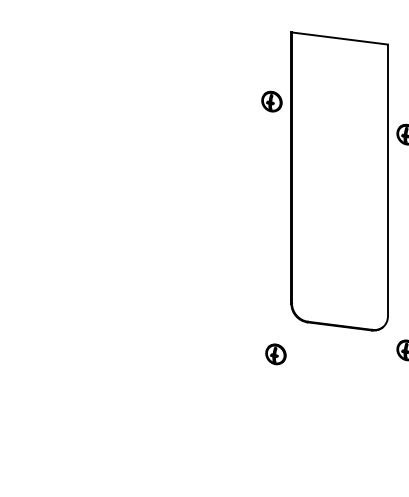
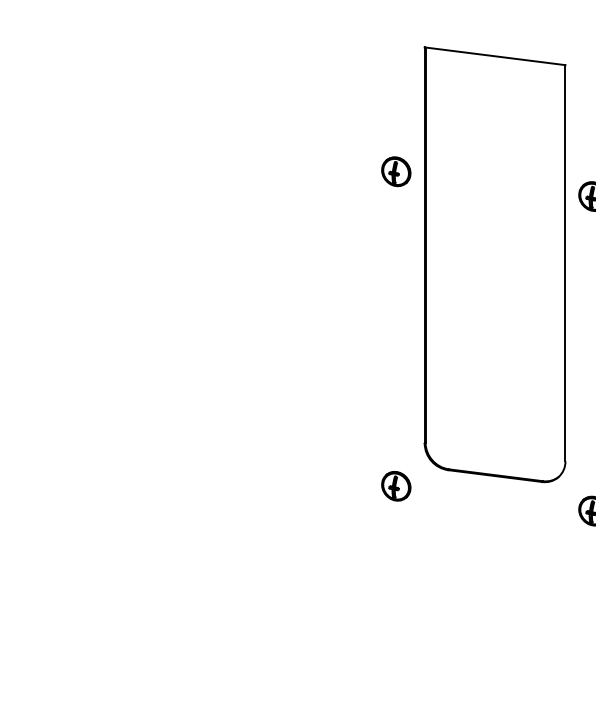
part: (271, 101) -> (395, 171), moved
part: (275, 354) -> (395, 486), moved

